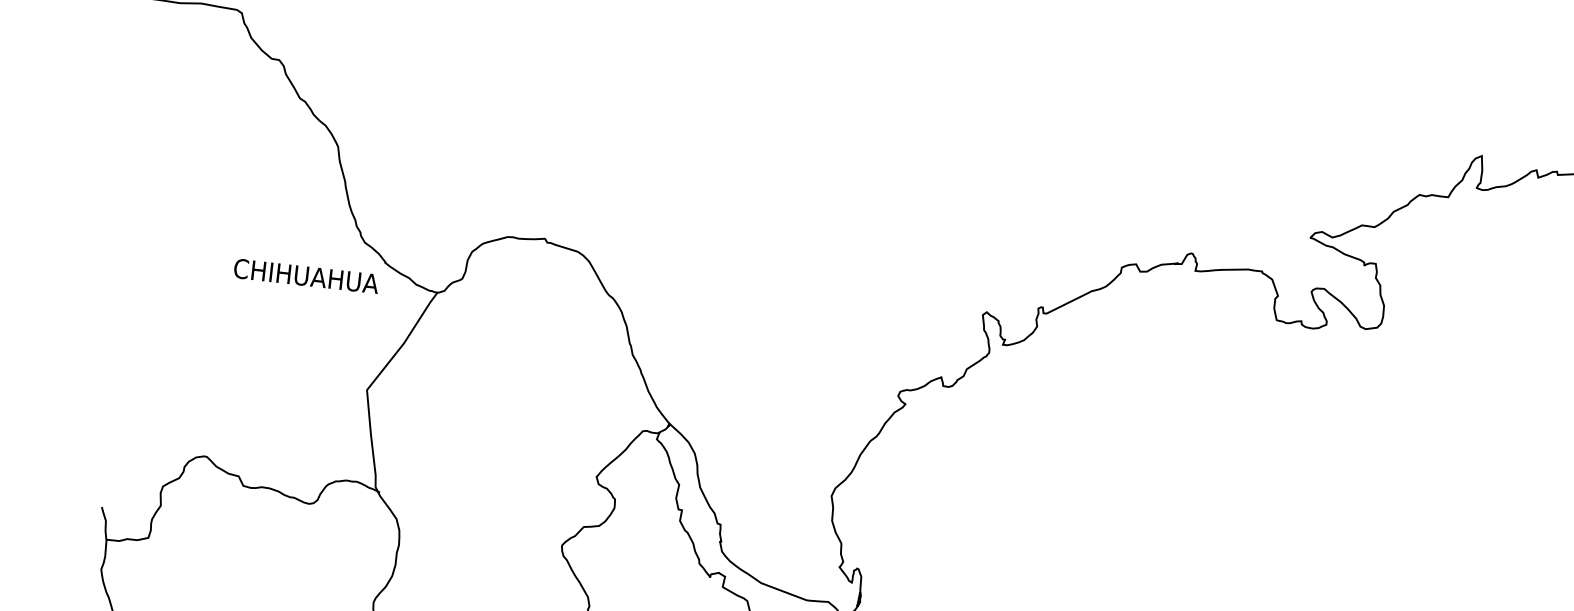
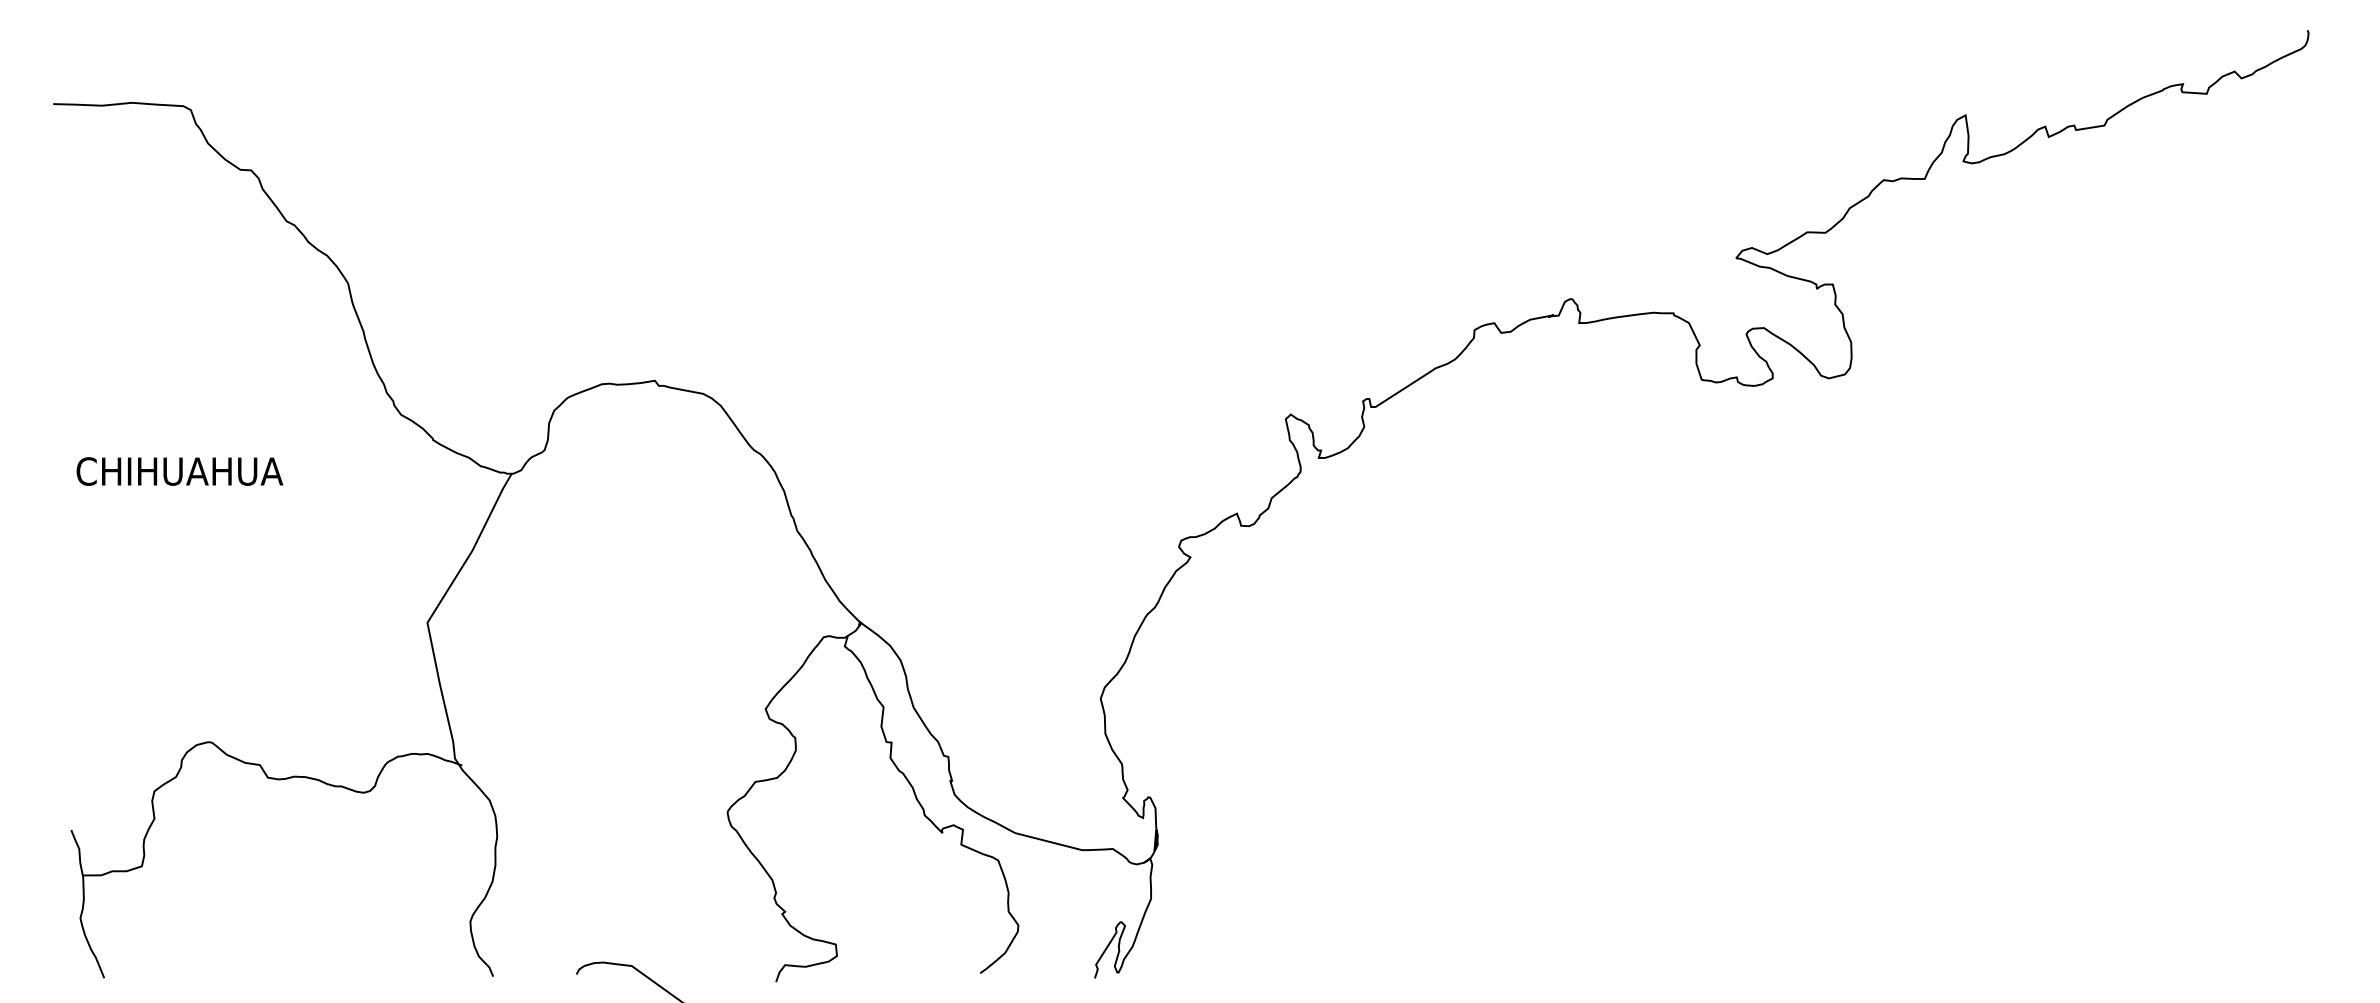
text: (306, 276) -> (179, 471), moved

